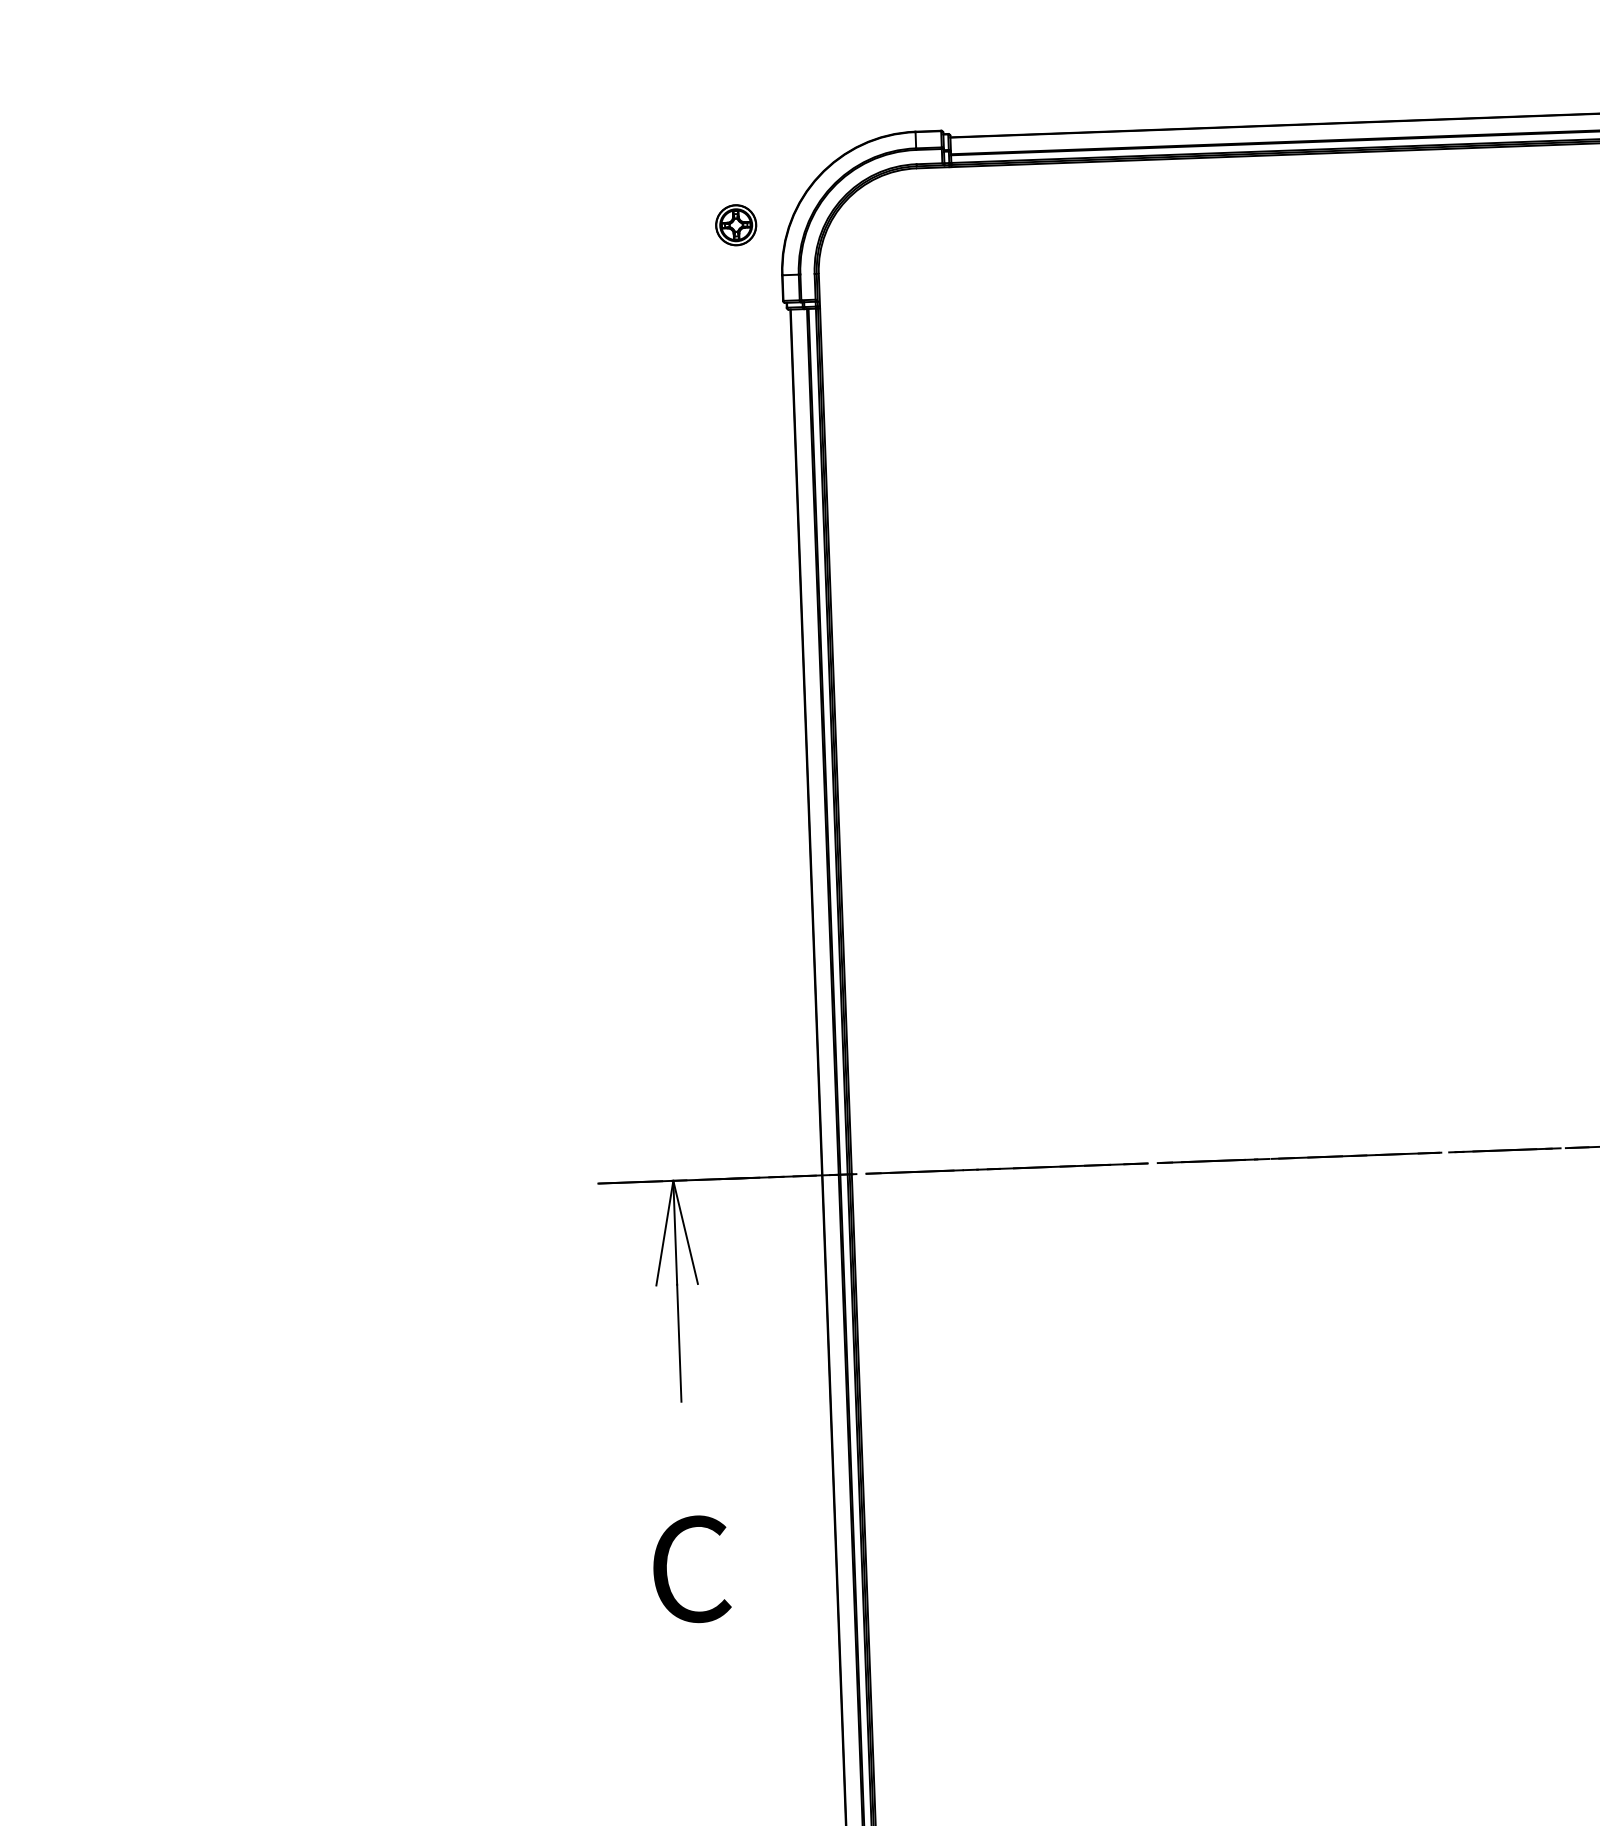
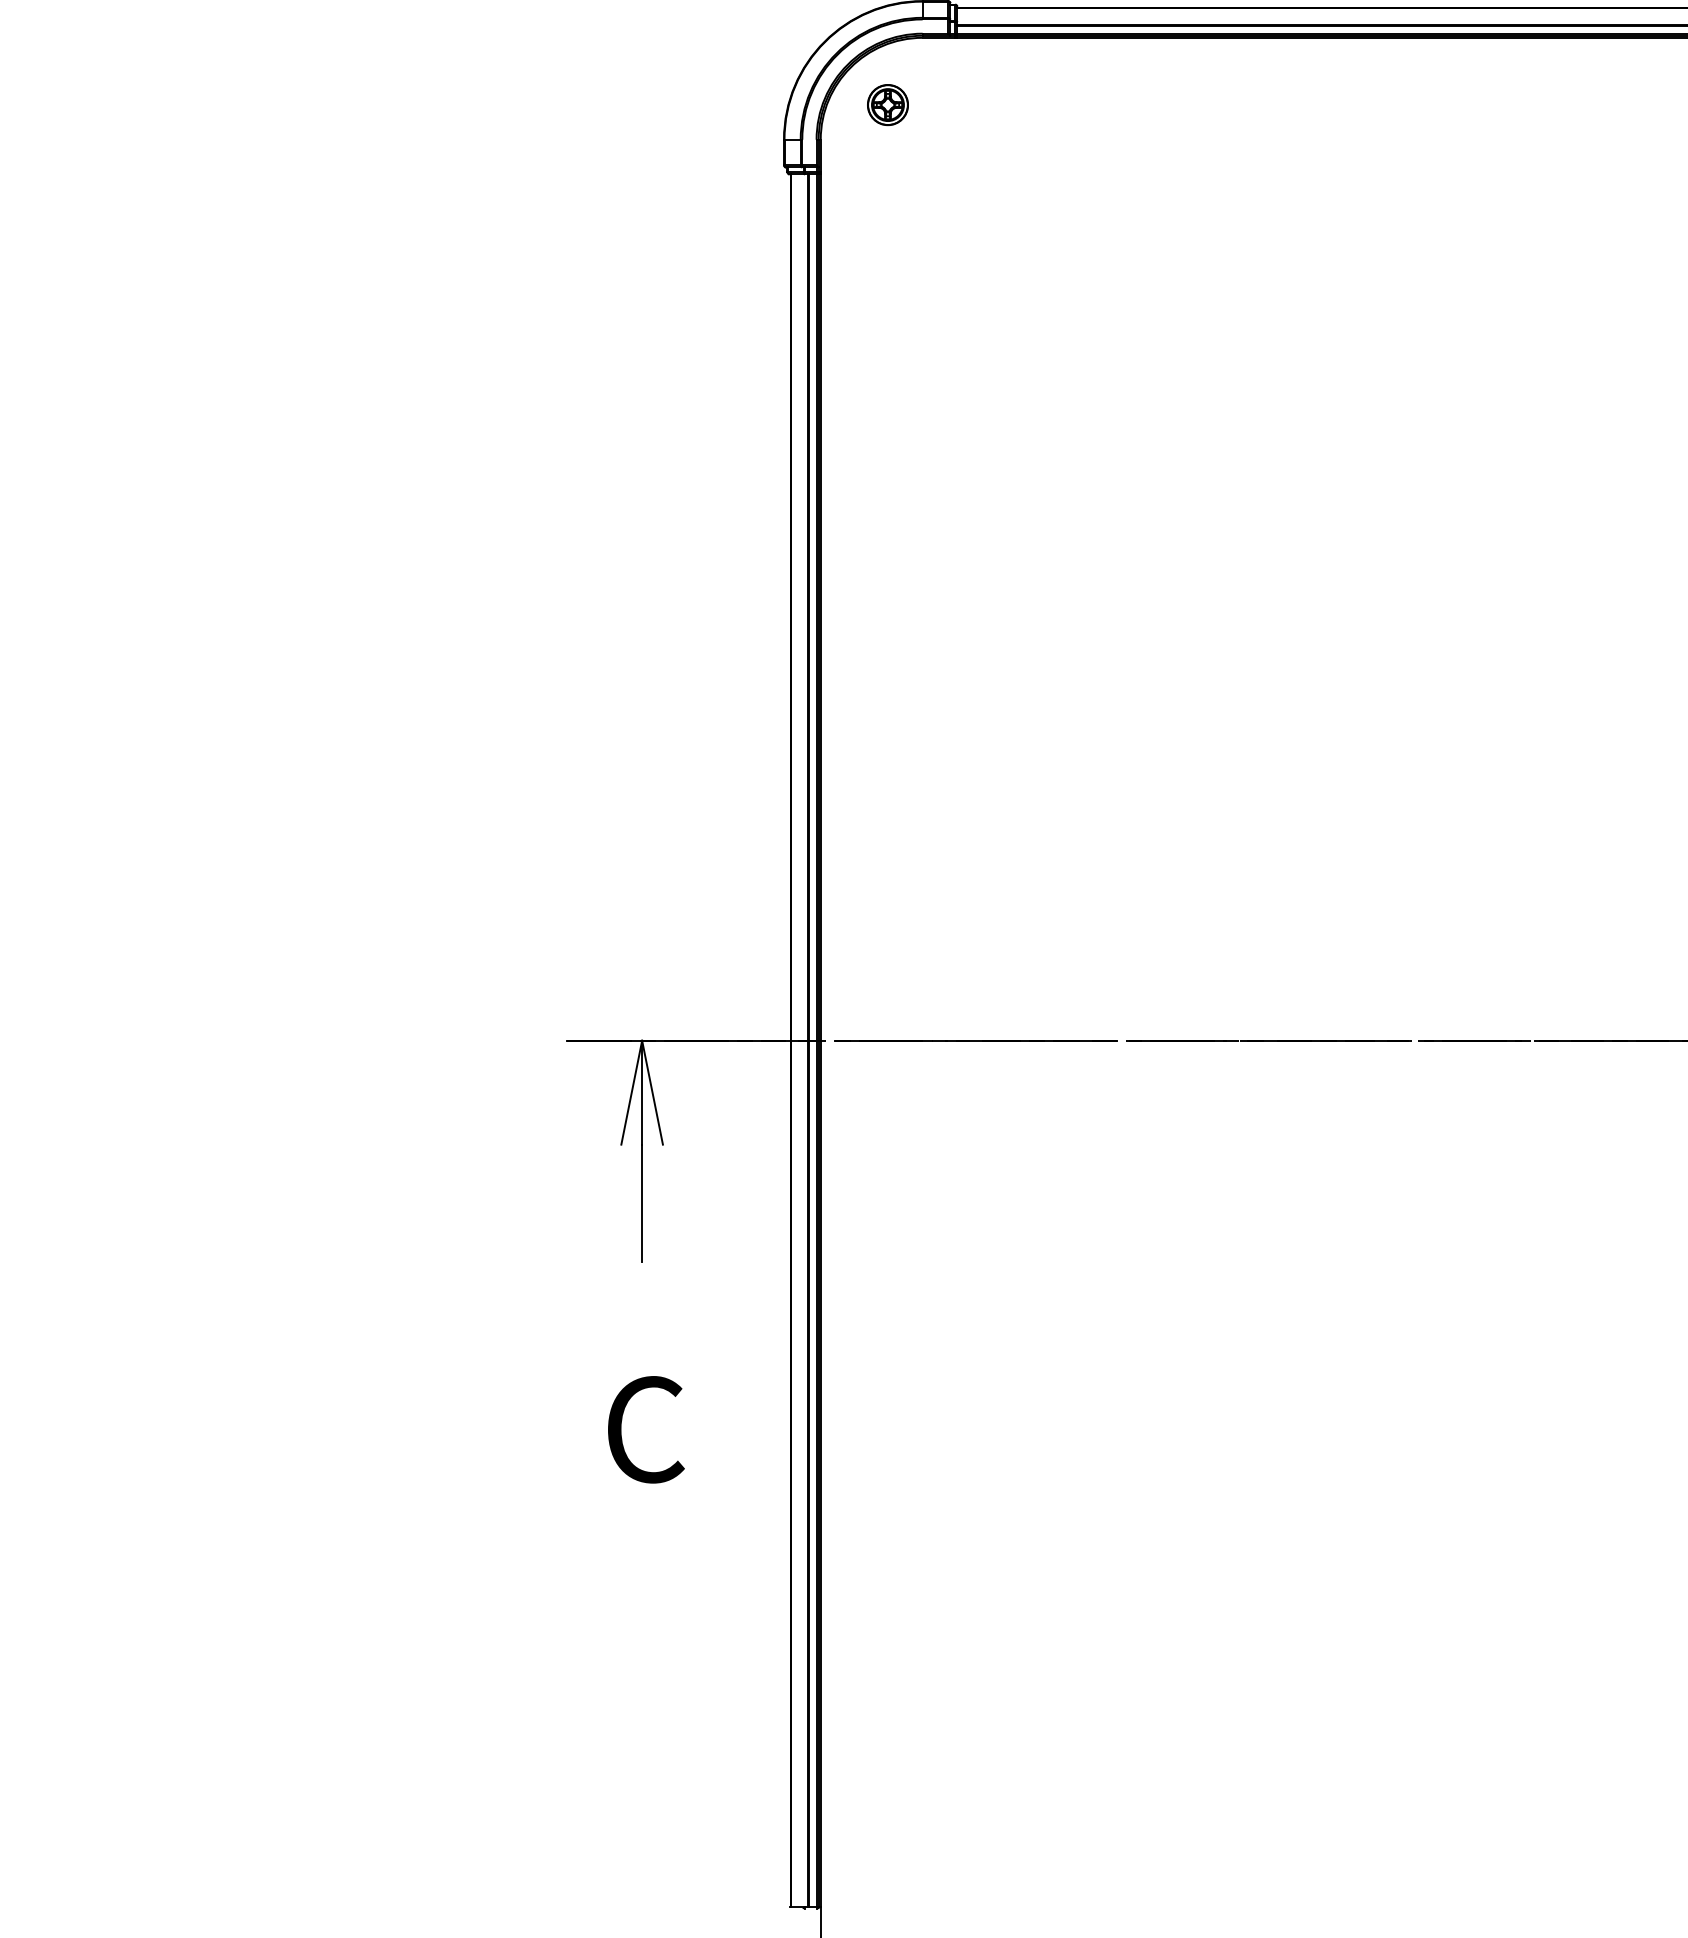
part: (735, 225) -> (887, 105), moved

